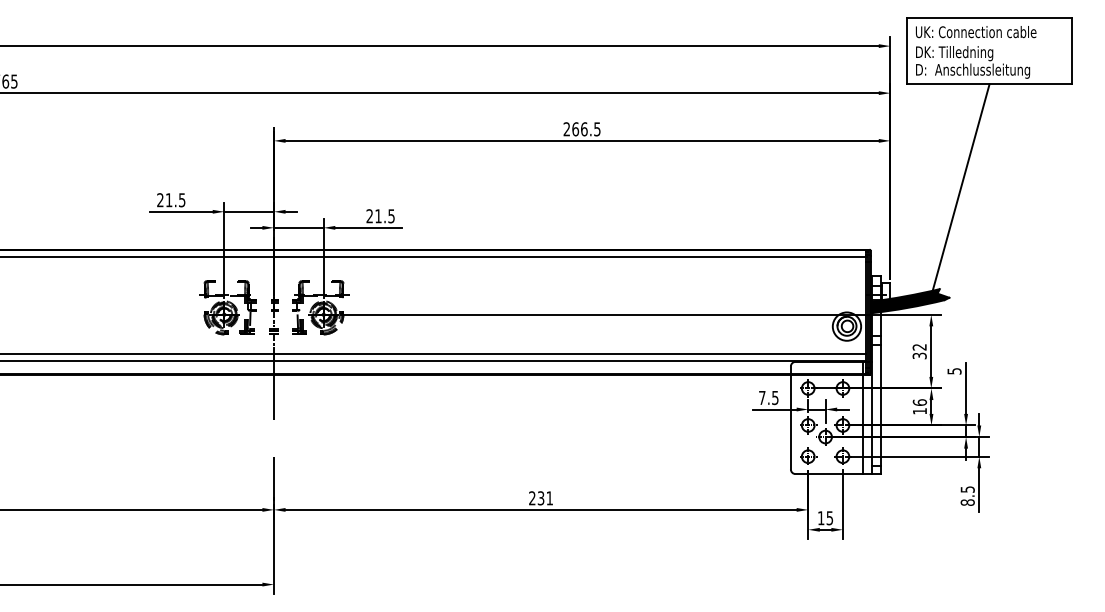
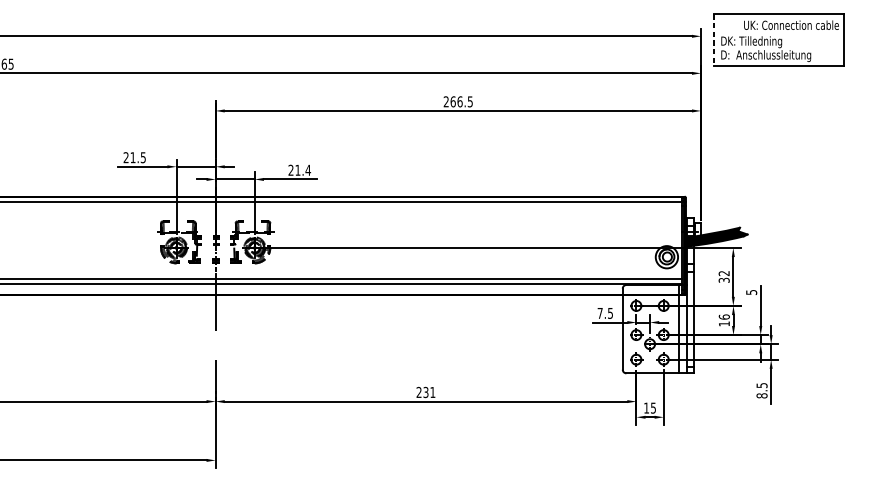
text: (976, 32) -> (791, 25), moved
line: (907, 51) -> (714, 40), solid -> dashed
line: (960, 189) -> (756, 149), removed
text: (391, 216) -> (308, 170), 21.5 -> 21.4

